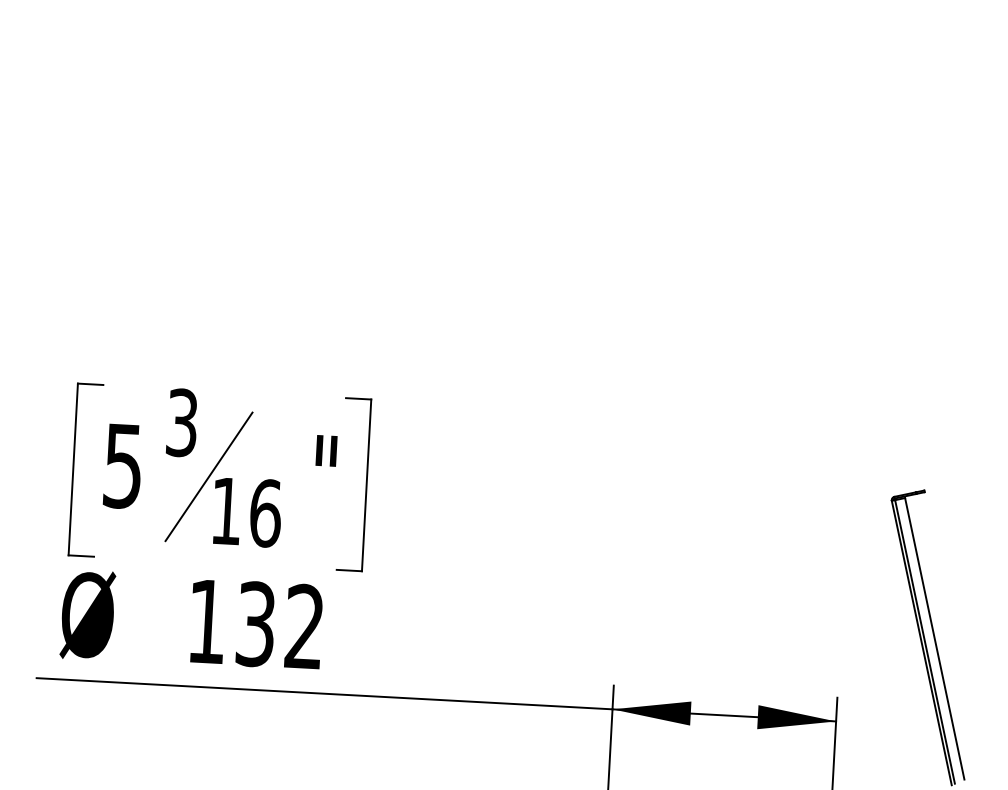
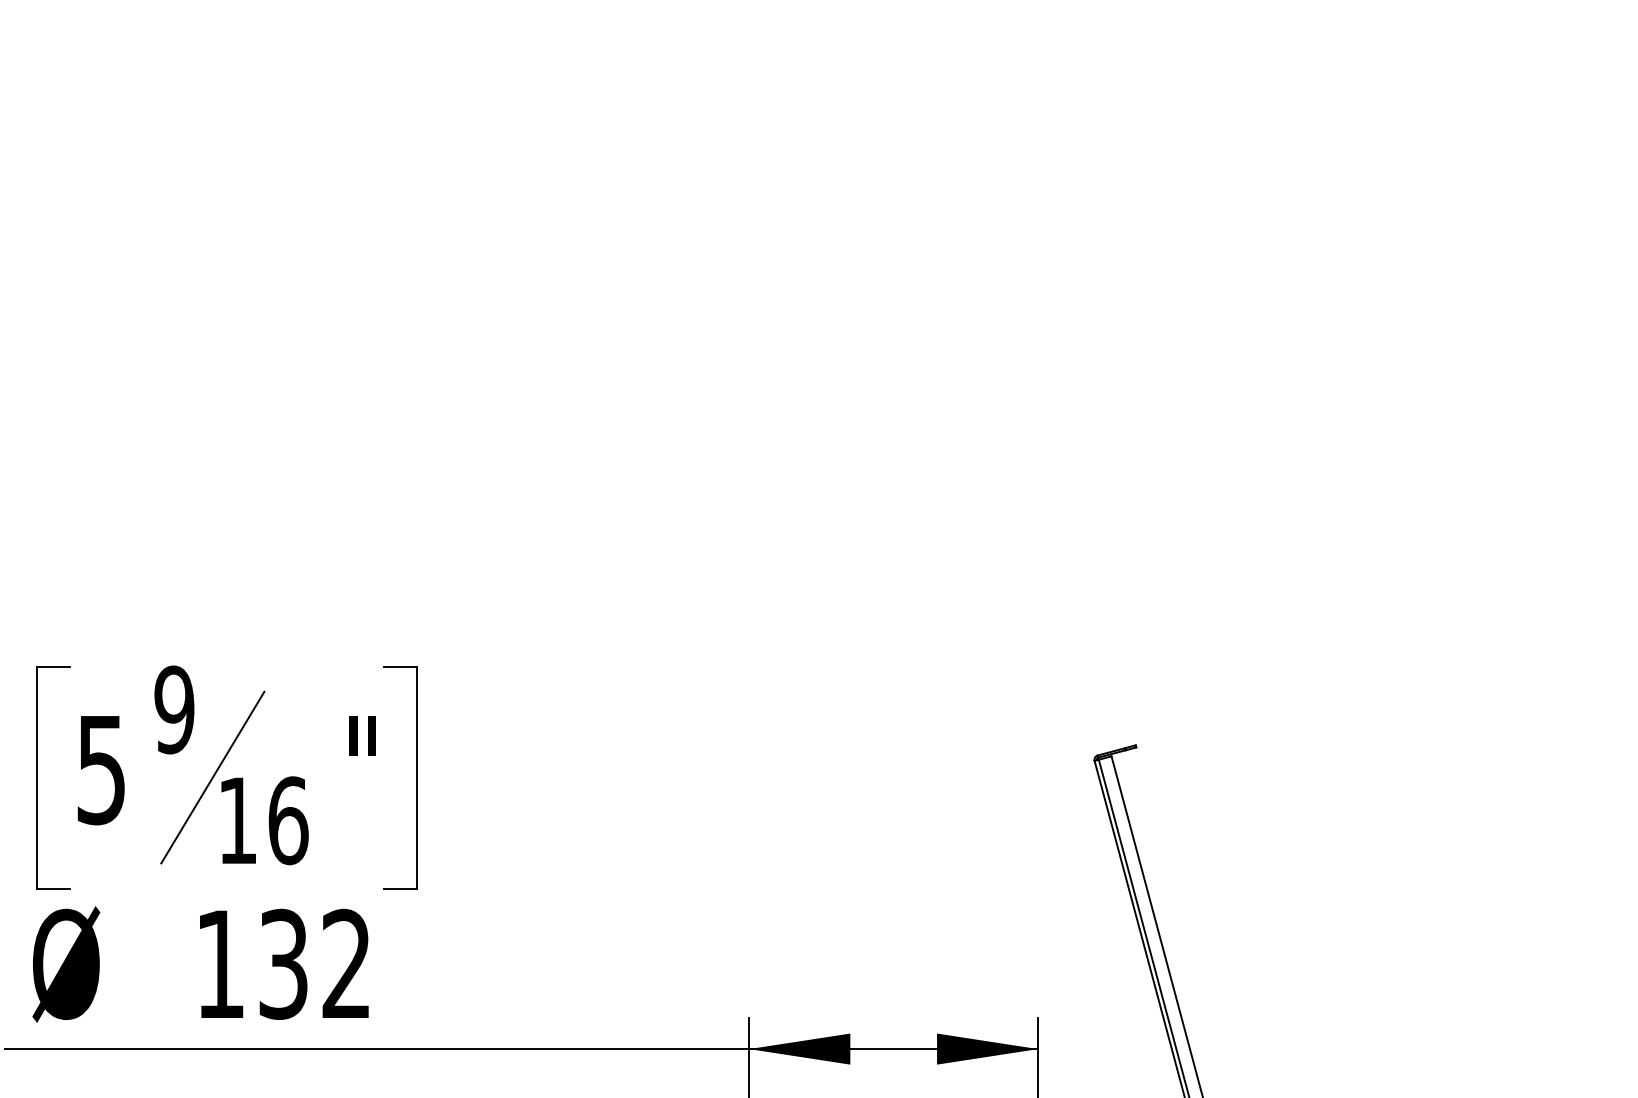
text: (182, 422) -> (174, 709), 3 -> 9

